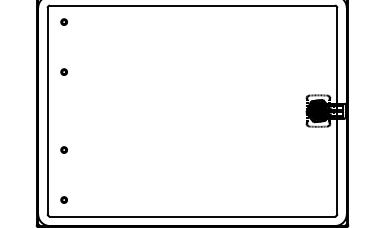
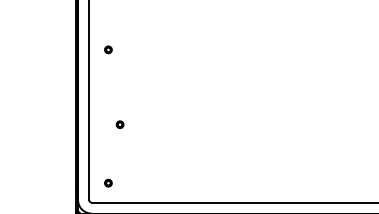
part: (63, 71) -> (107, 49), moved
part: (63, 149) -> (119, 124), moved

